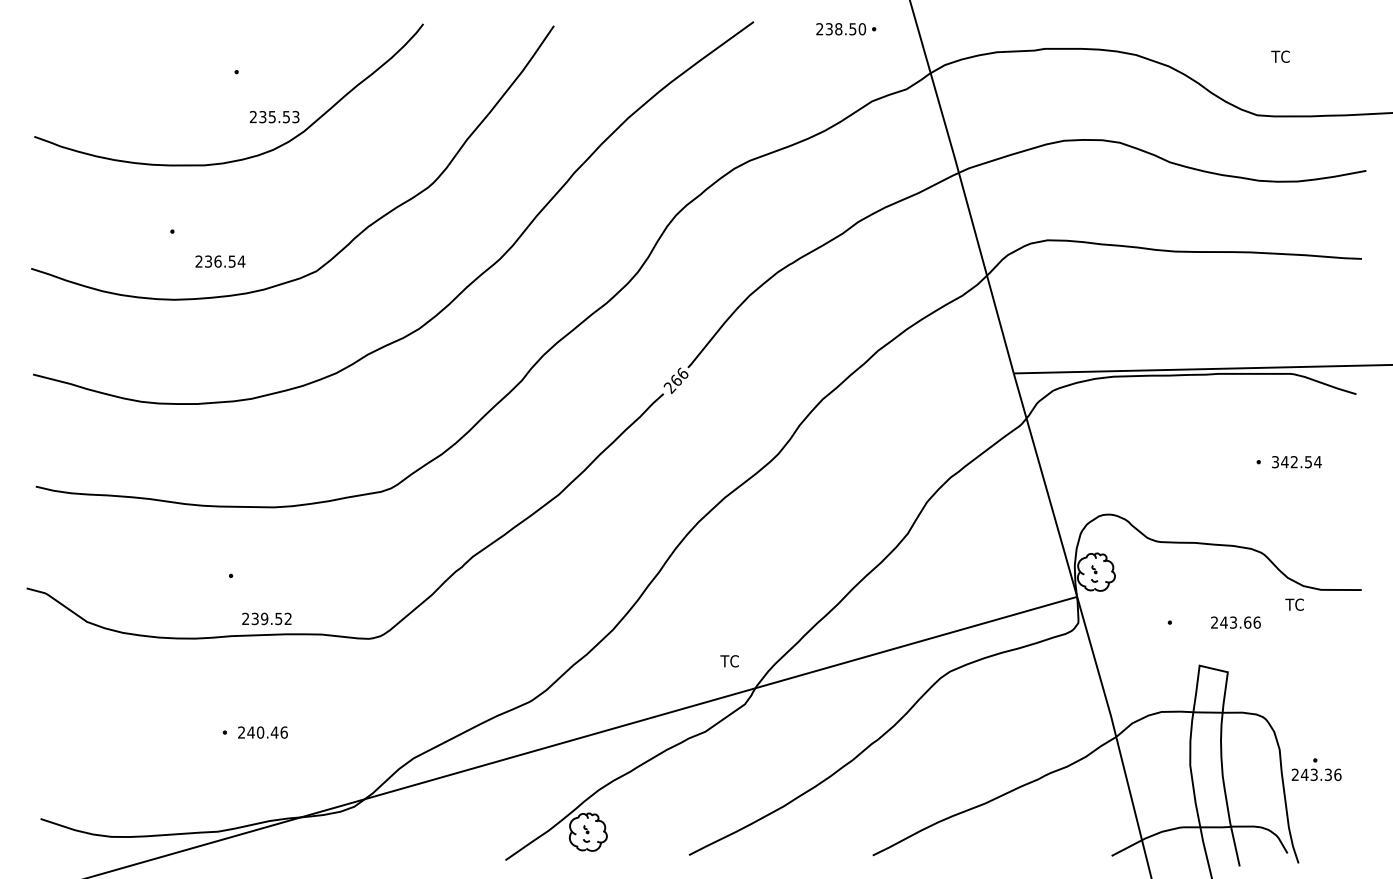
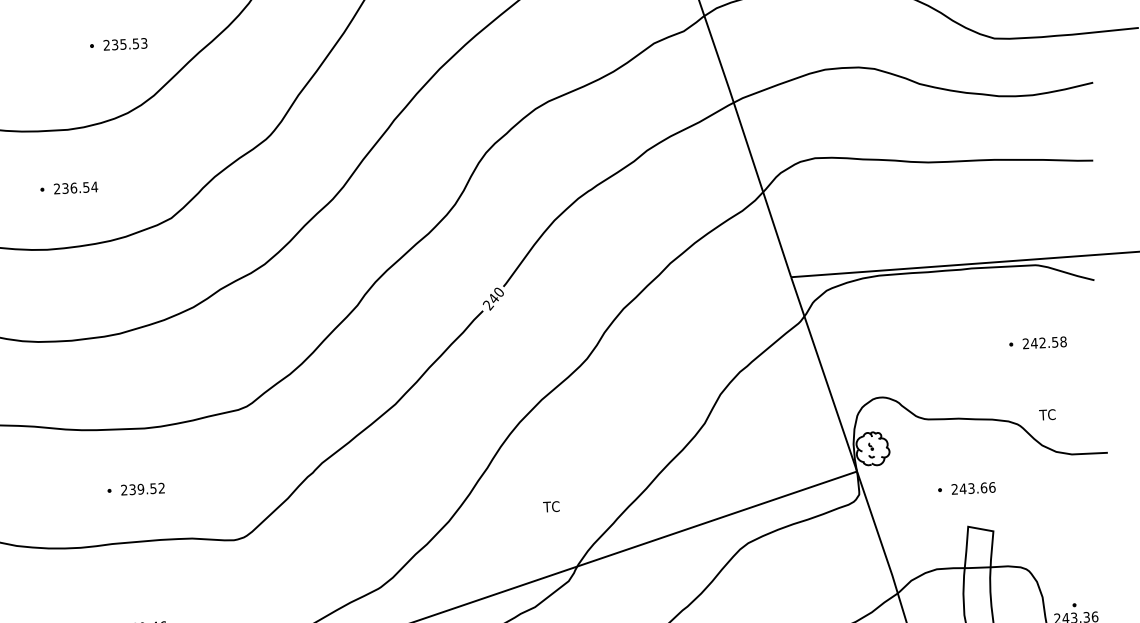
text: (274, 117) -> (125, 44), moved
text: (220, 261) -> (76, 187), moved
text: (679, 376) -> (496, 294), 266 -> 240
text: (1296, 462) -> (1044, 343), 342.54 -> 242.58
text: (1294, 604) -> (1047, 414), moved
text: (266, 618) -> (142, 488), moved
text: (1235, 622) -> (973, 488), moved
text: (729, 661) -> (551, 507), moved

